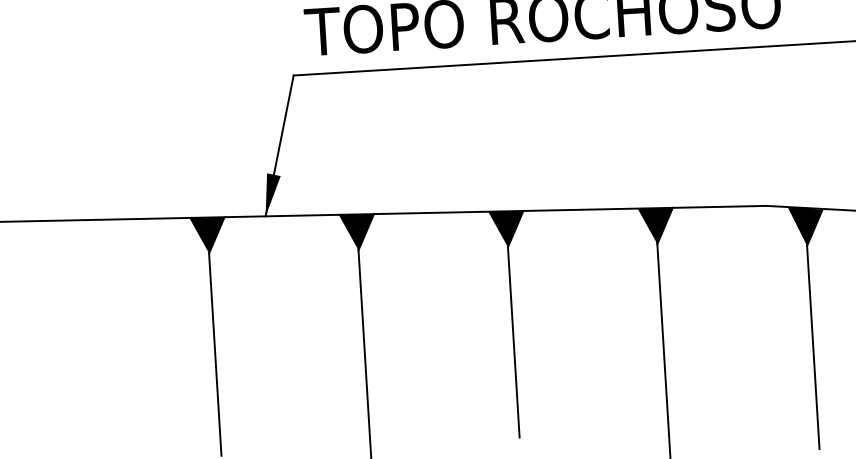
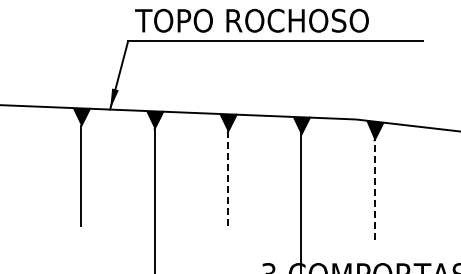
line: (512, 341) -> (227, 178), solid -> dashed
line: (813, 347) -> (374, 190), solid -> dashed

